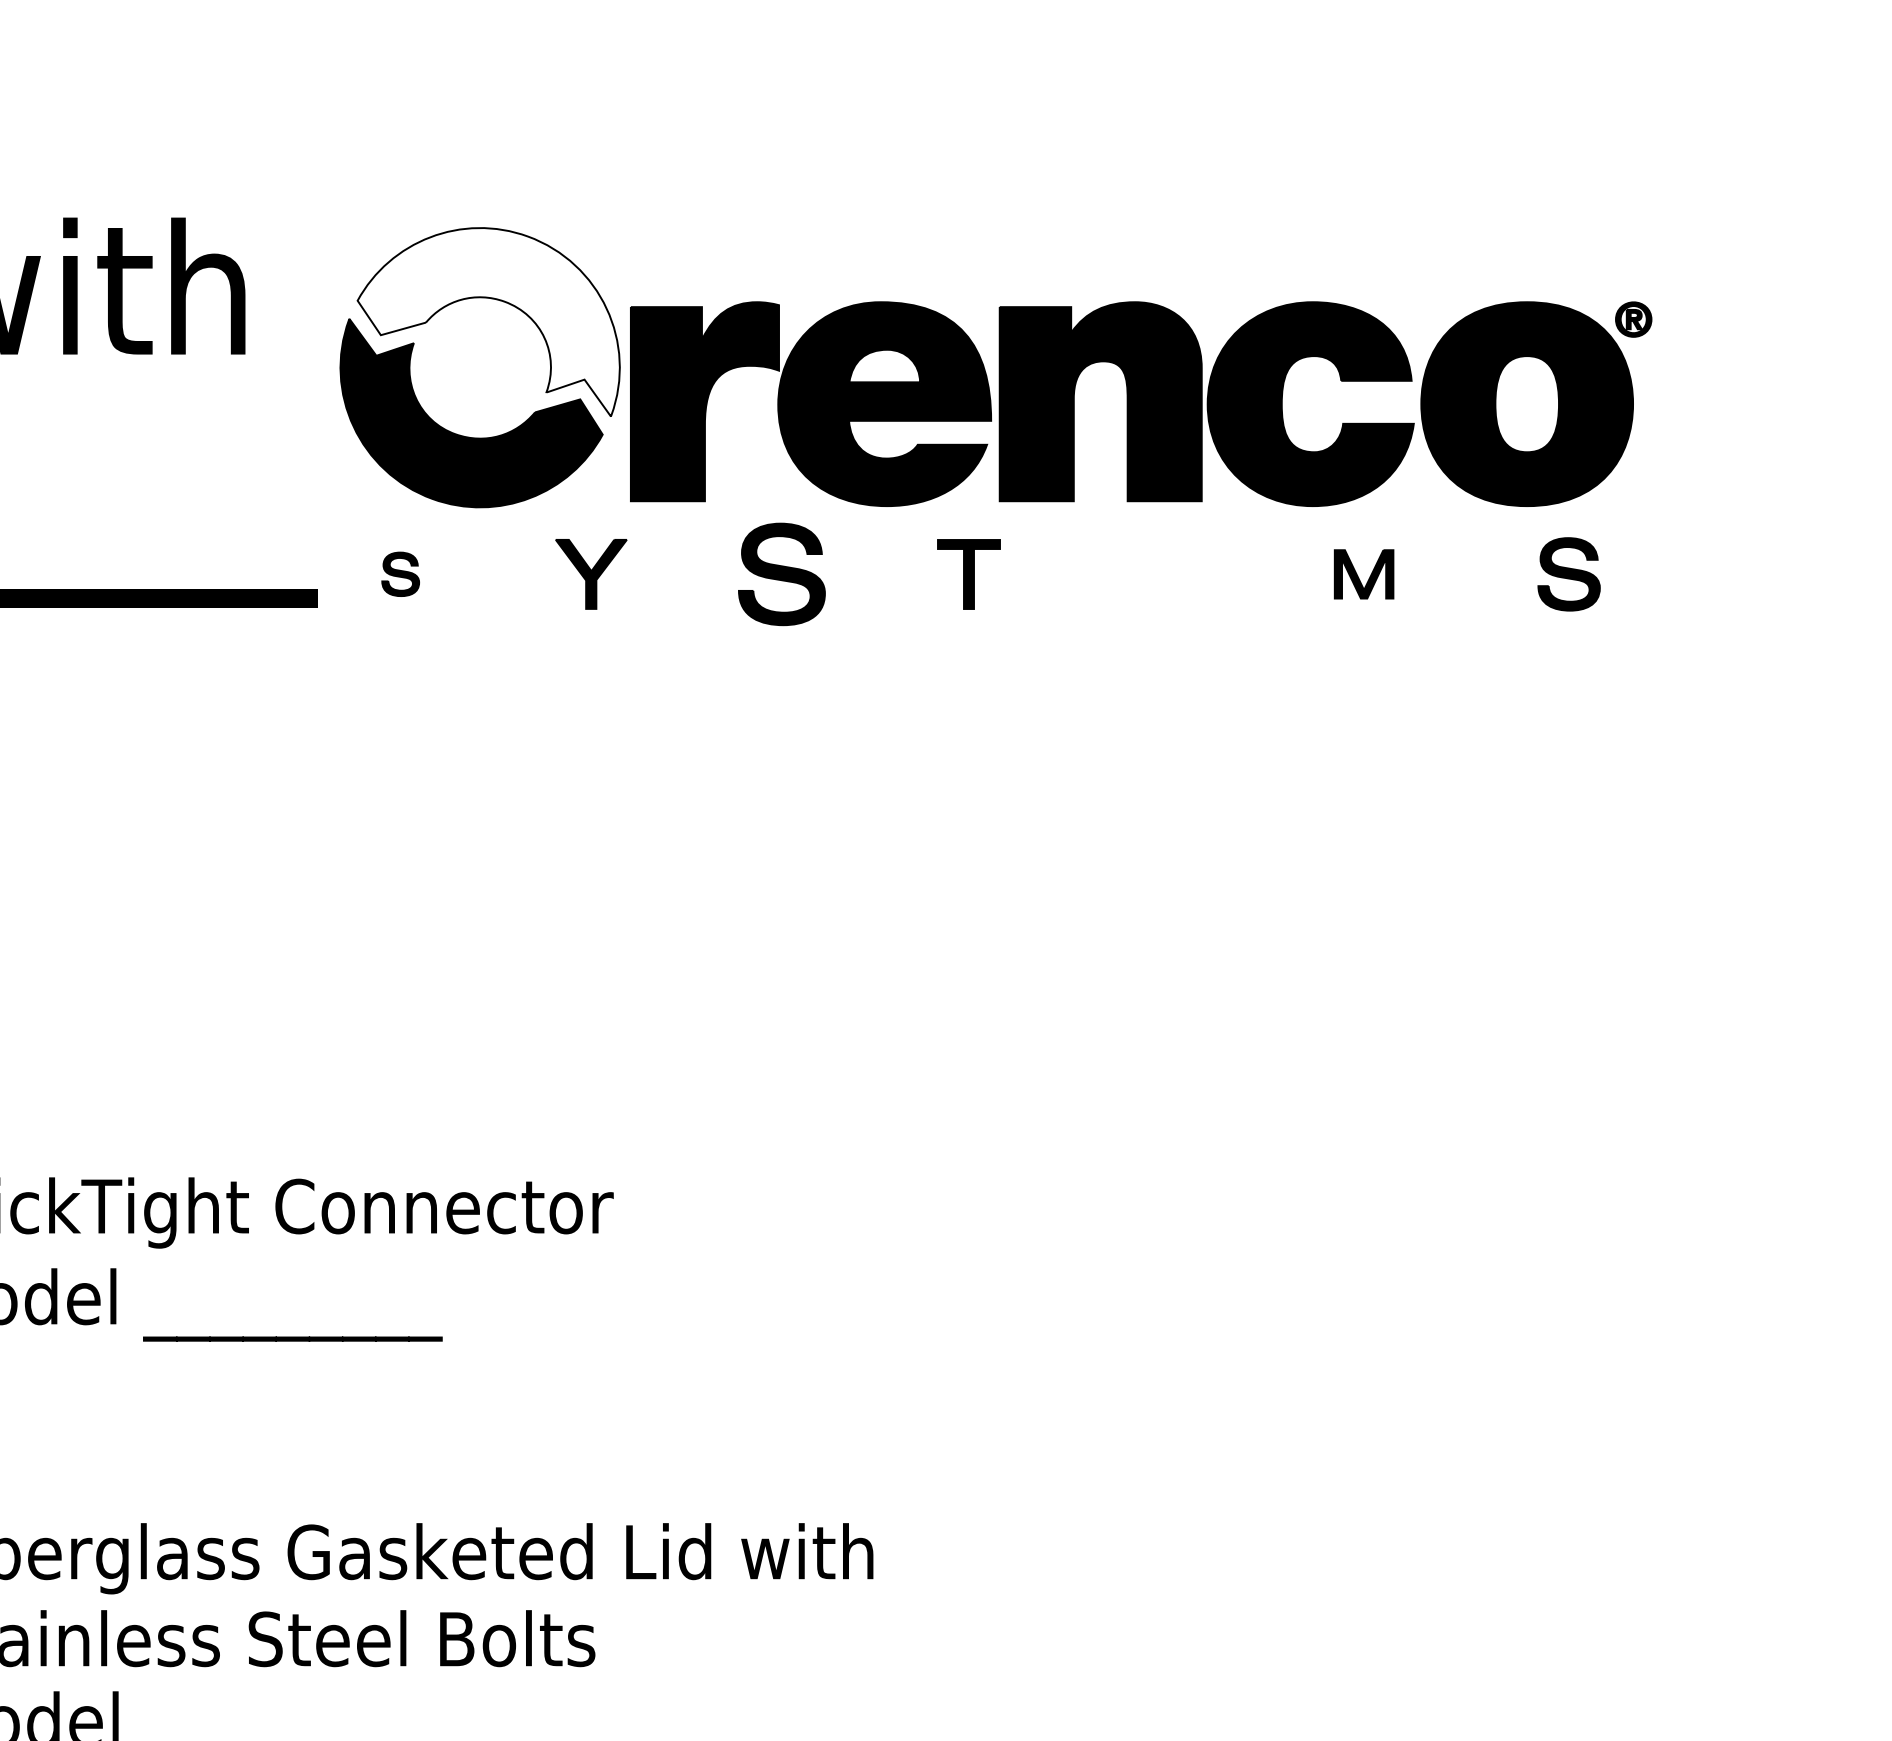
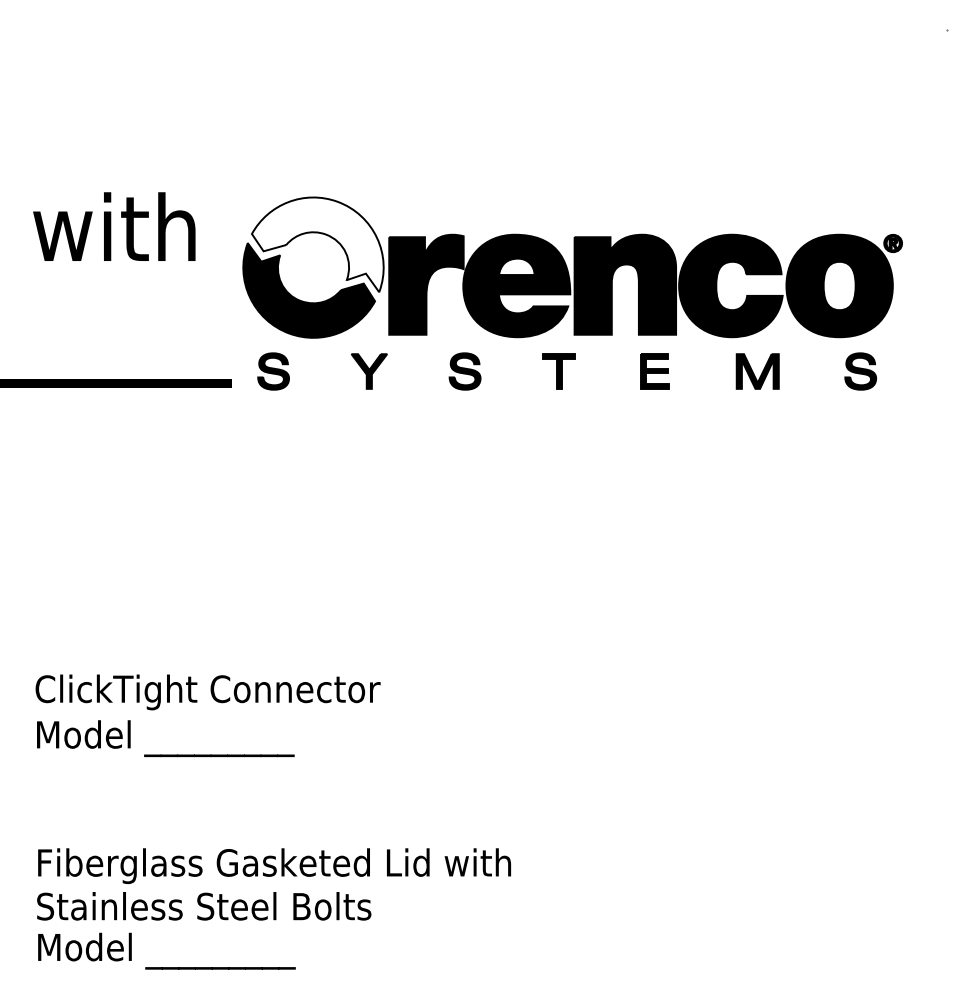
part: (400, 574) -> (273, 371), size x1.67
part: (780, 574) -> (464, 371), size x0.71
part: (1158, 574) -> (654, 371), added
part: (1363, 574) -> (757, 371), size x1.43

